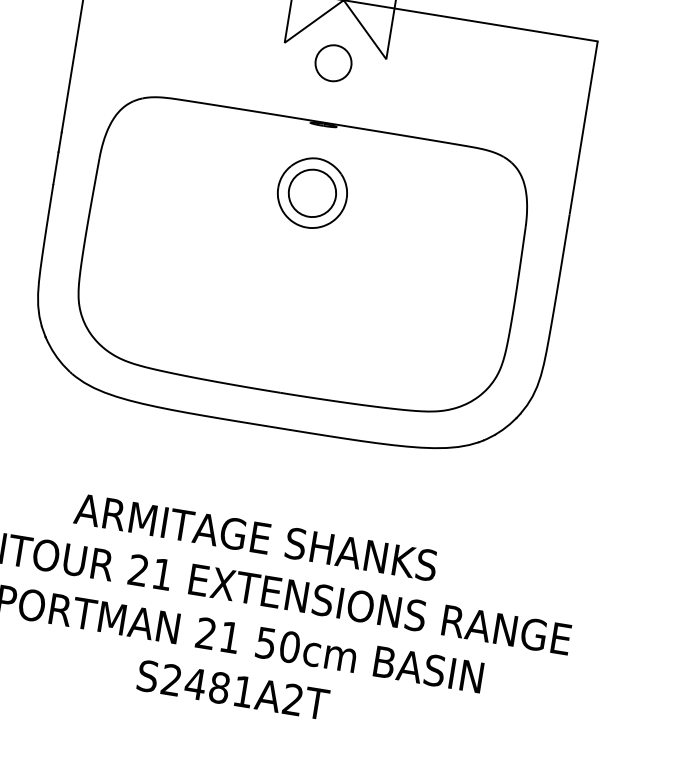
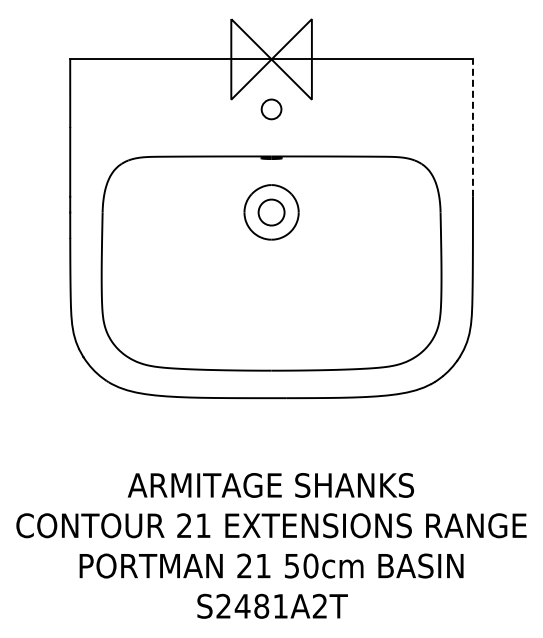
circle: (333, 63) -> (271, 109), size x0.7
line: (583, 127) -> (472, 127), solid -> dashed
circle: (312, 193) -> (271, 212), size x0.7

